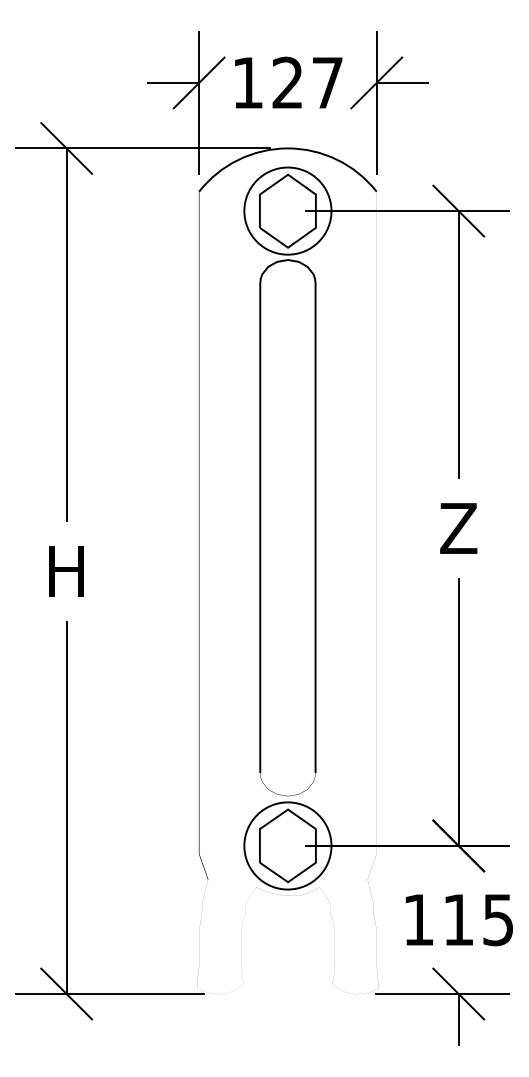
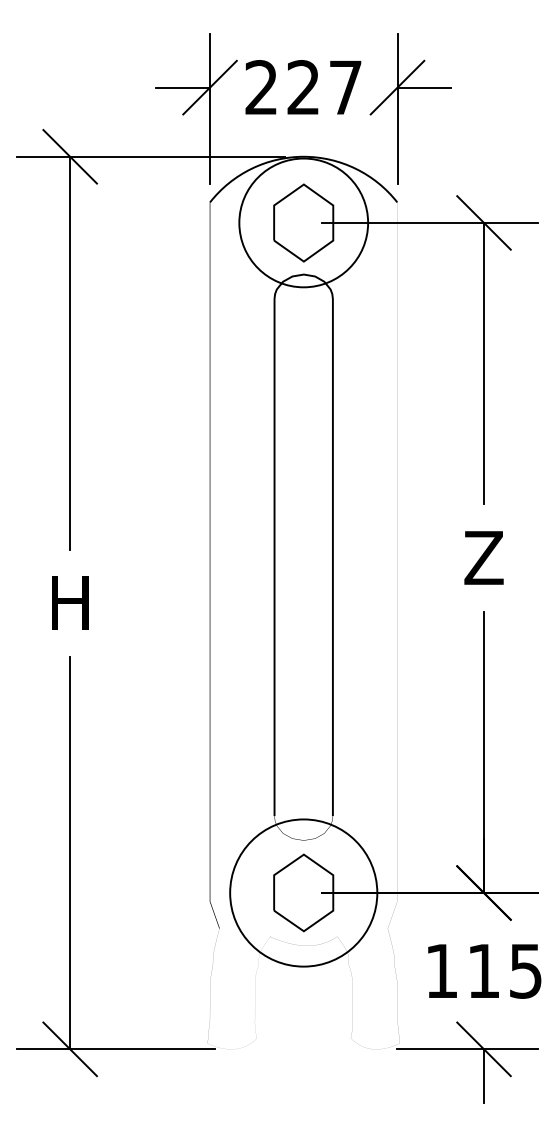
text: (246, 82) -> (260, 87), 127 -> 227
circle: (287, 210) -> (303, 222), size x1.4
circle: (287, 846) -> (303, 893), size x1.6

